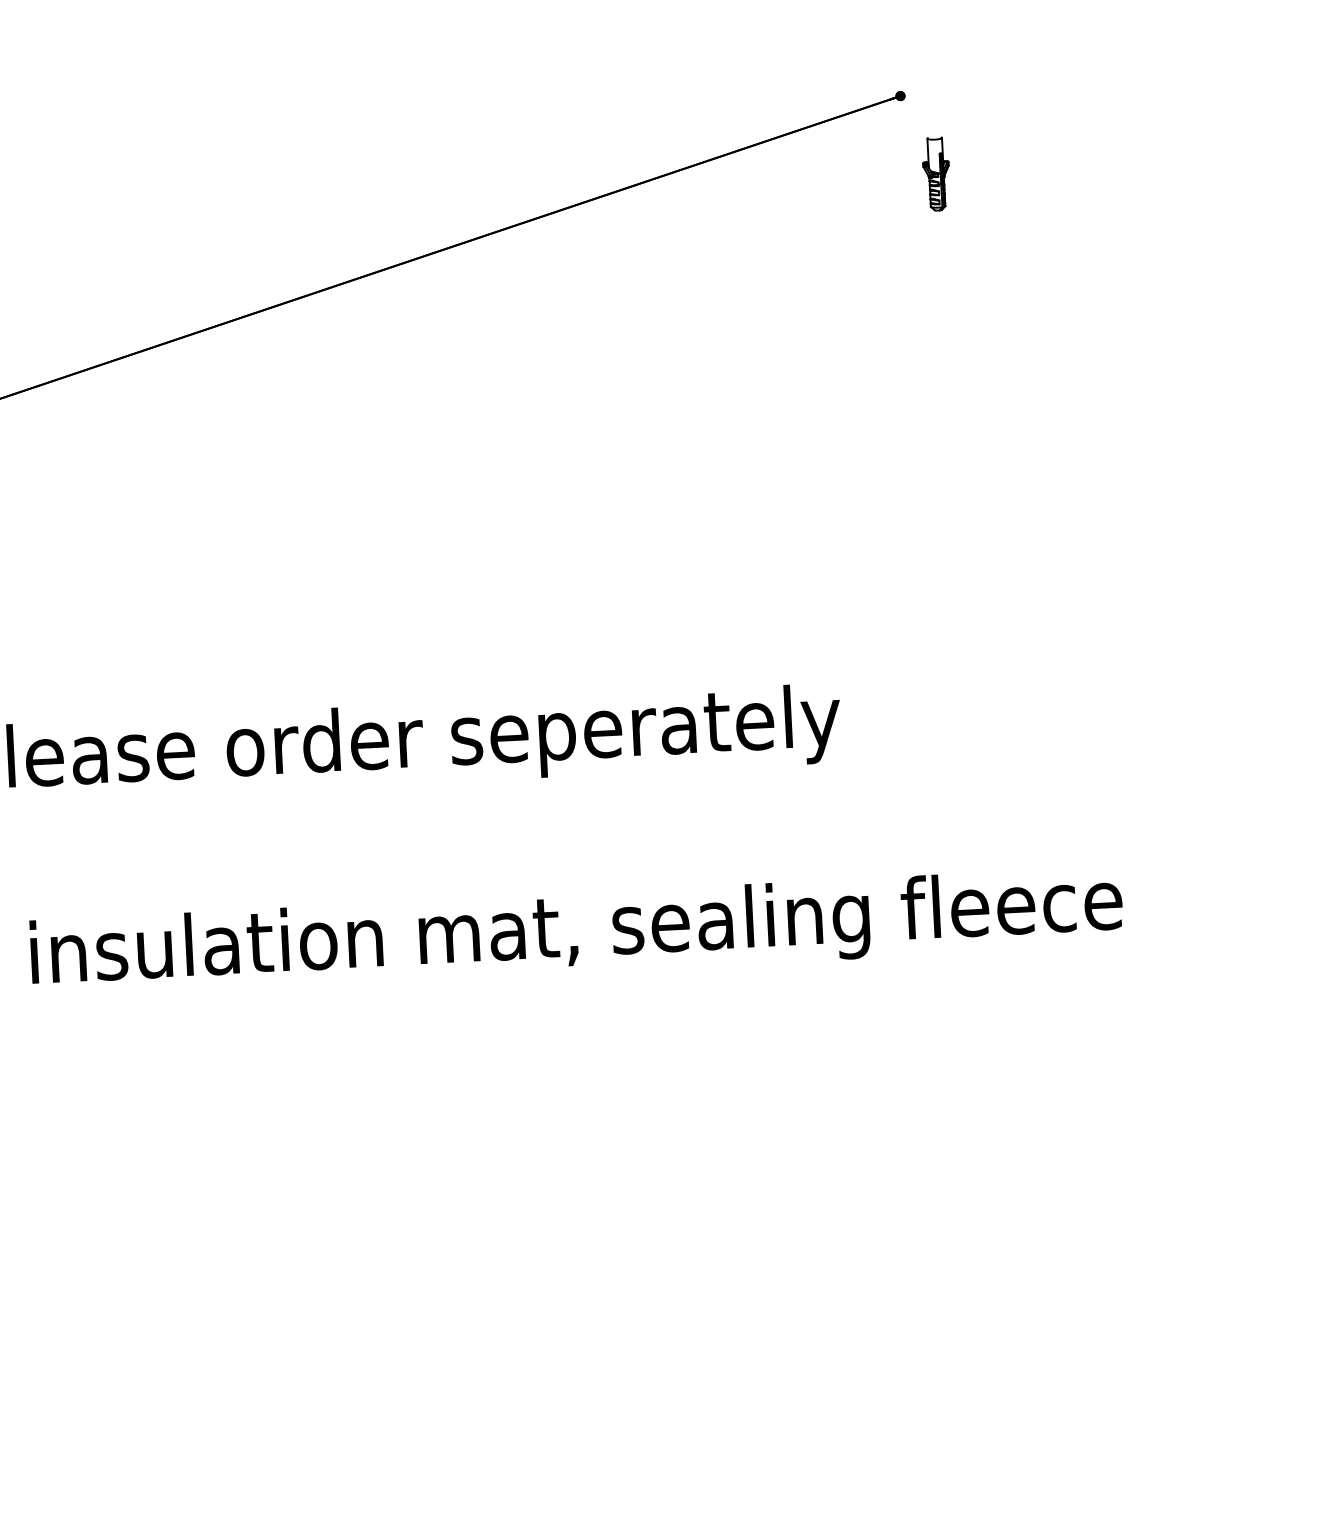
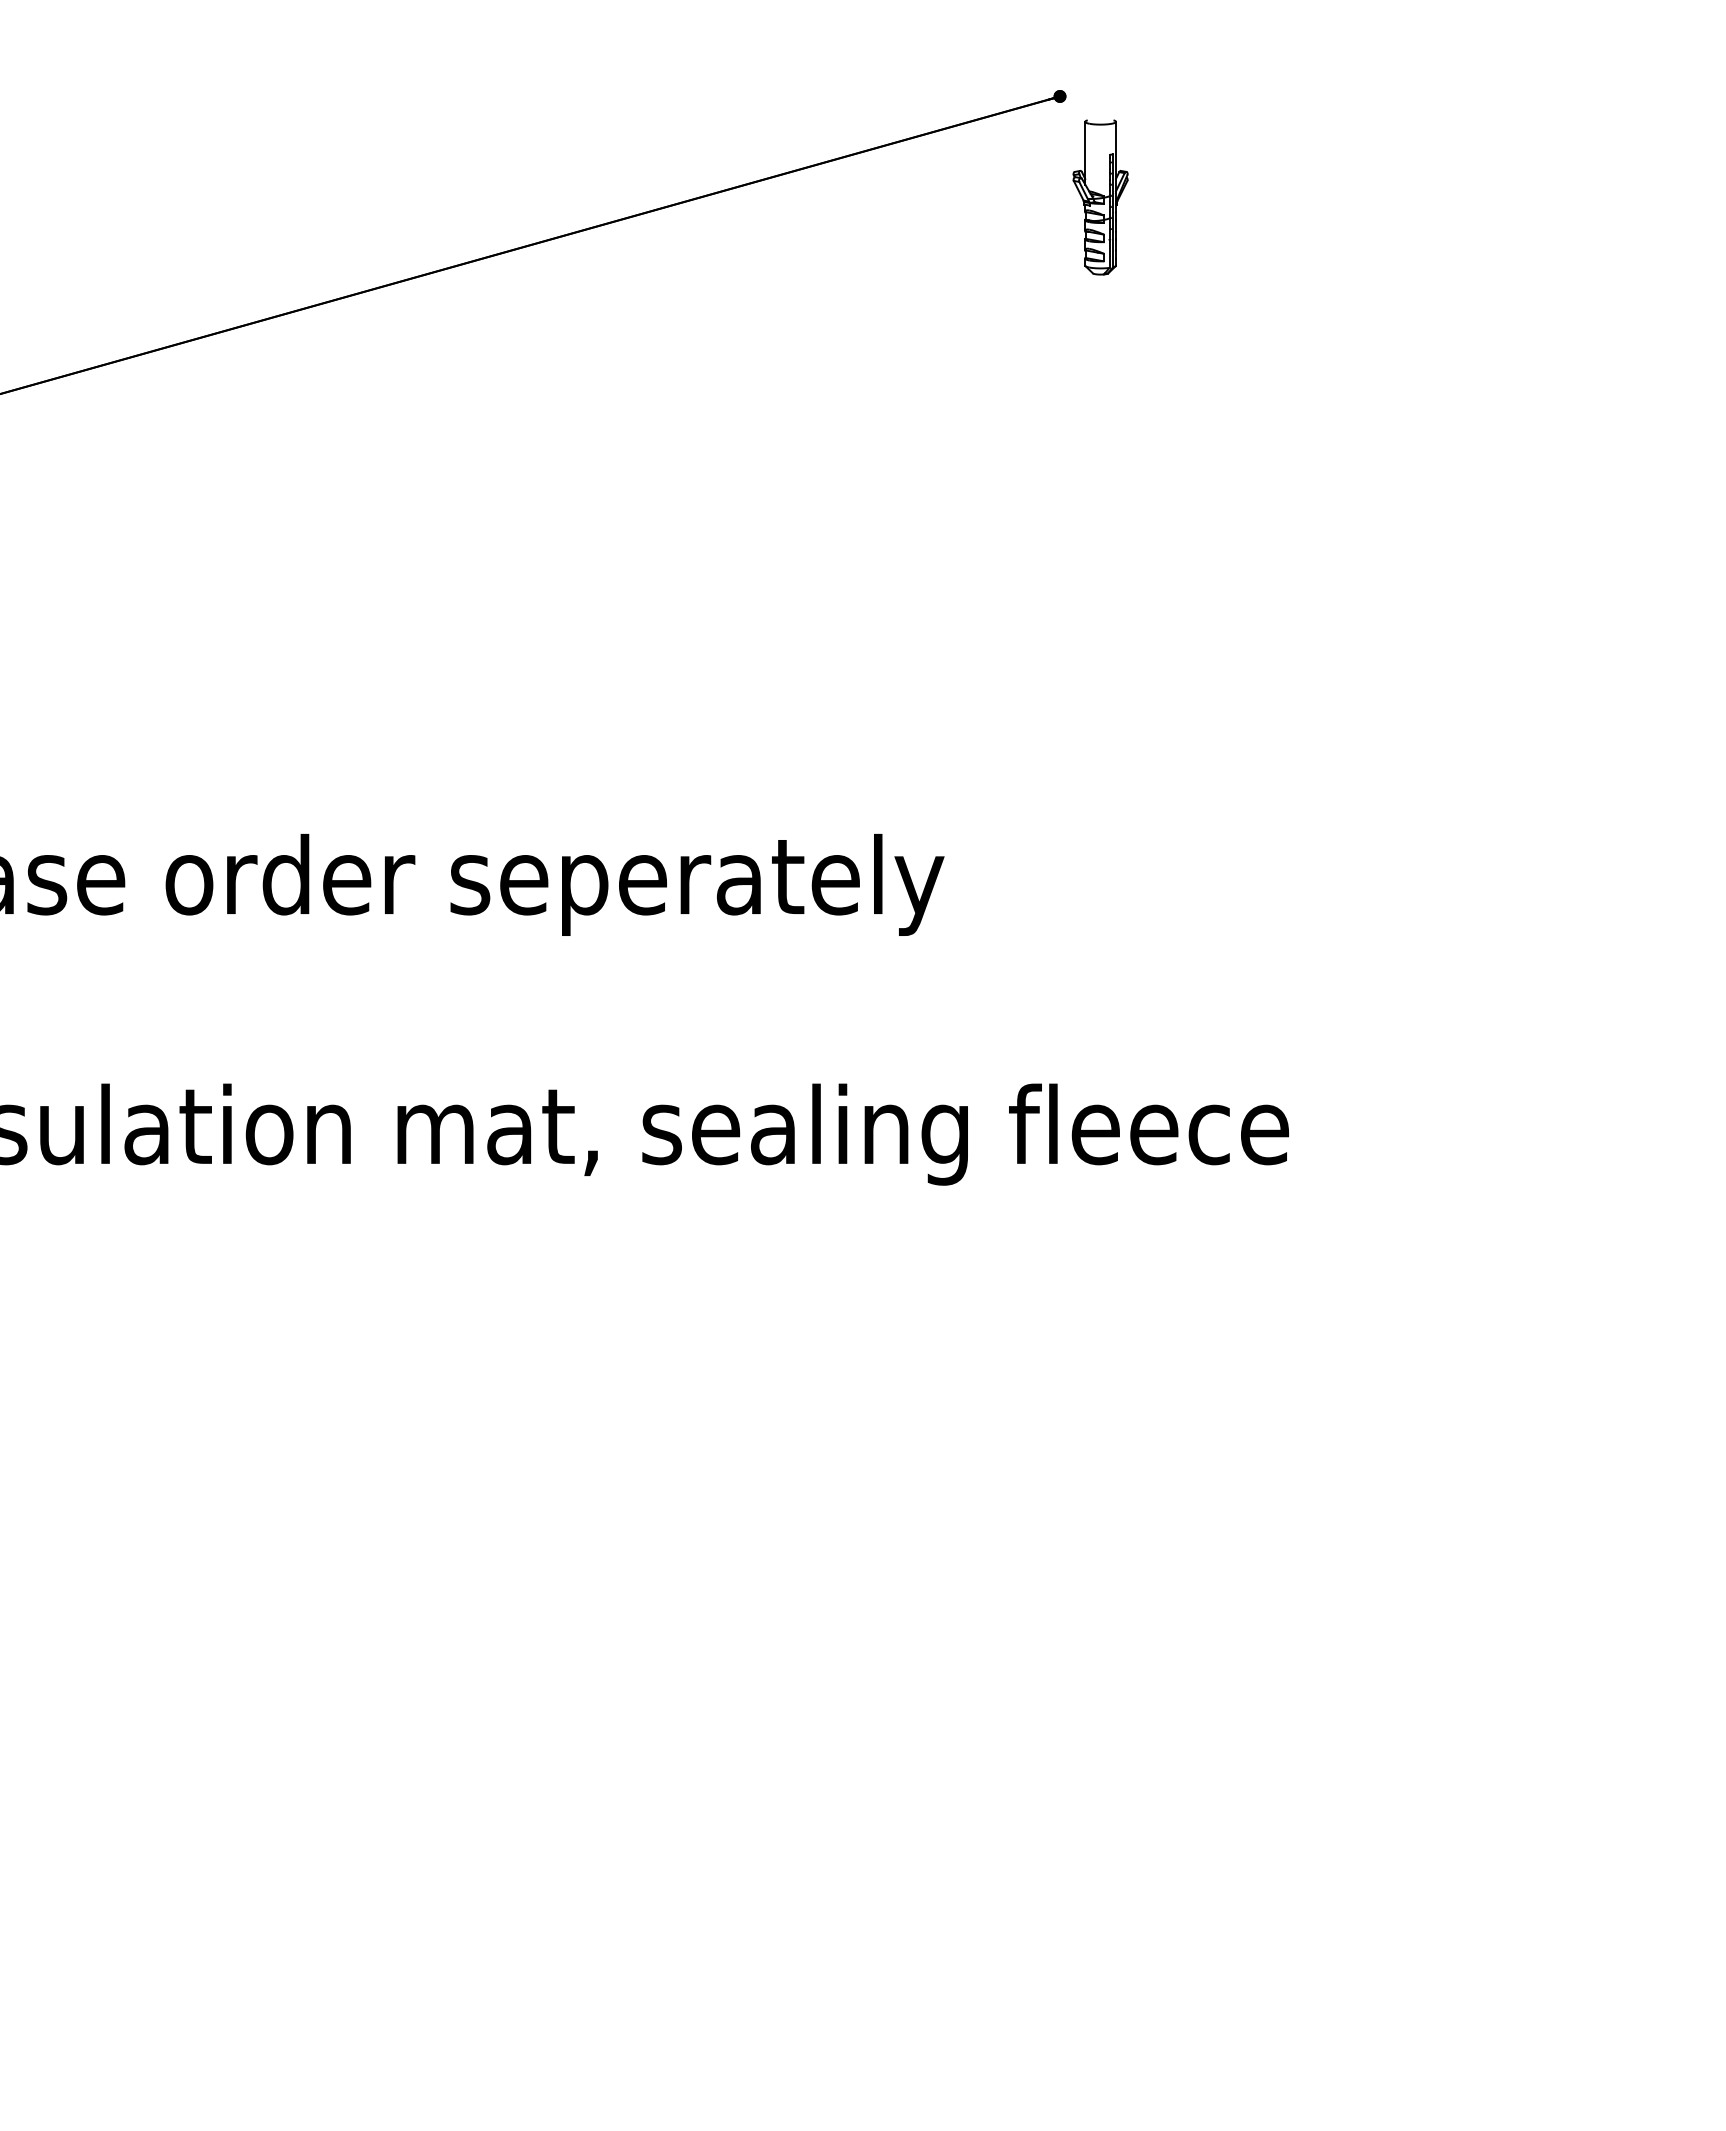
part: (936, 174) -> (1100, 197), size x1.67

